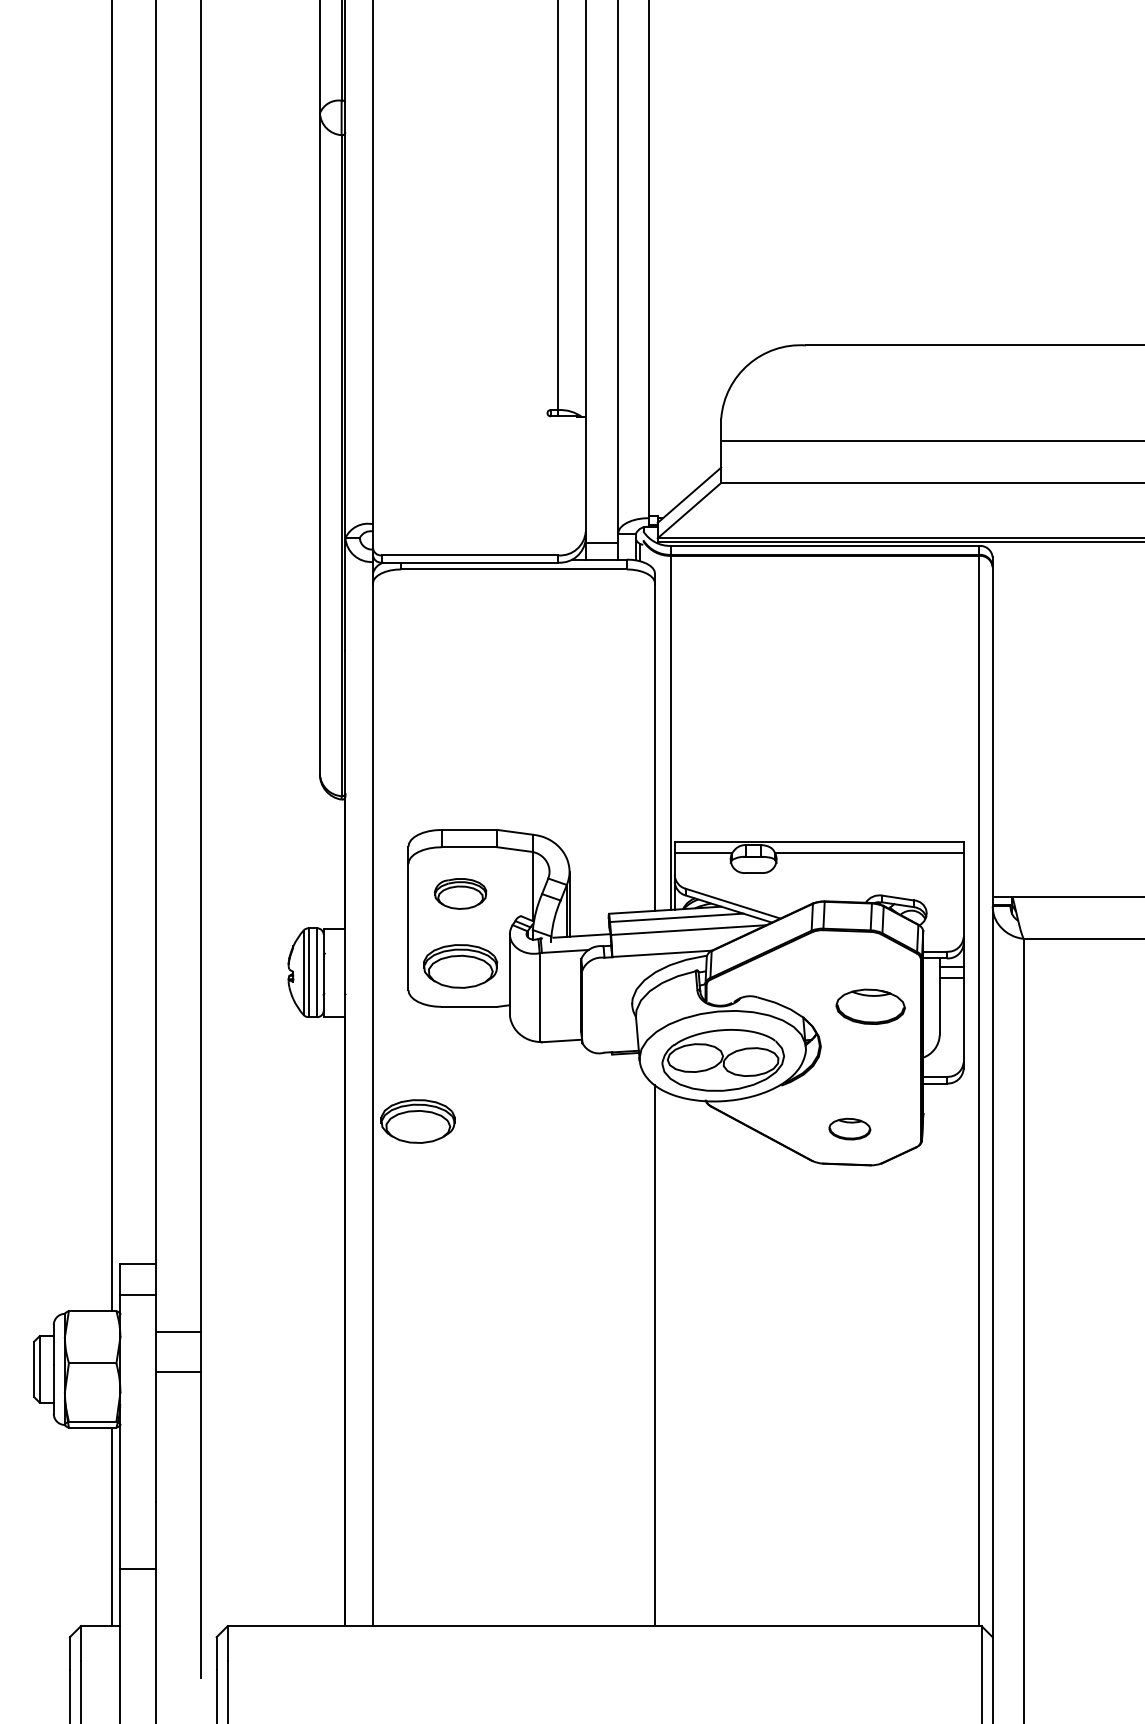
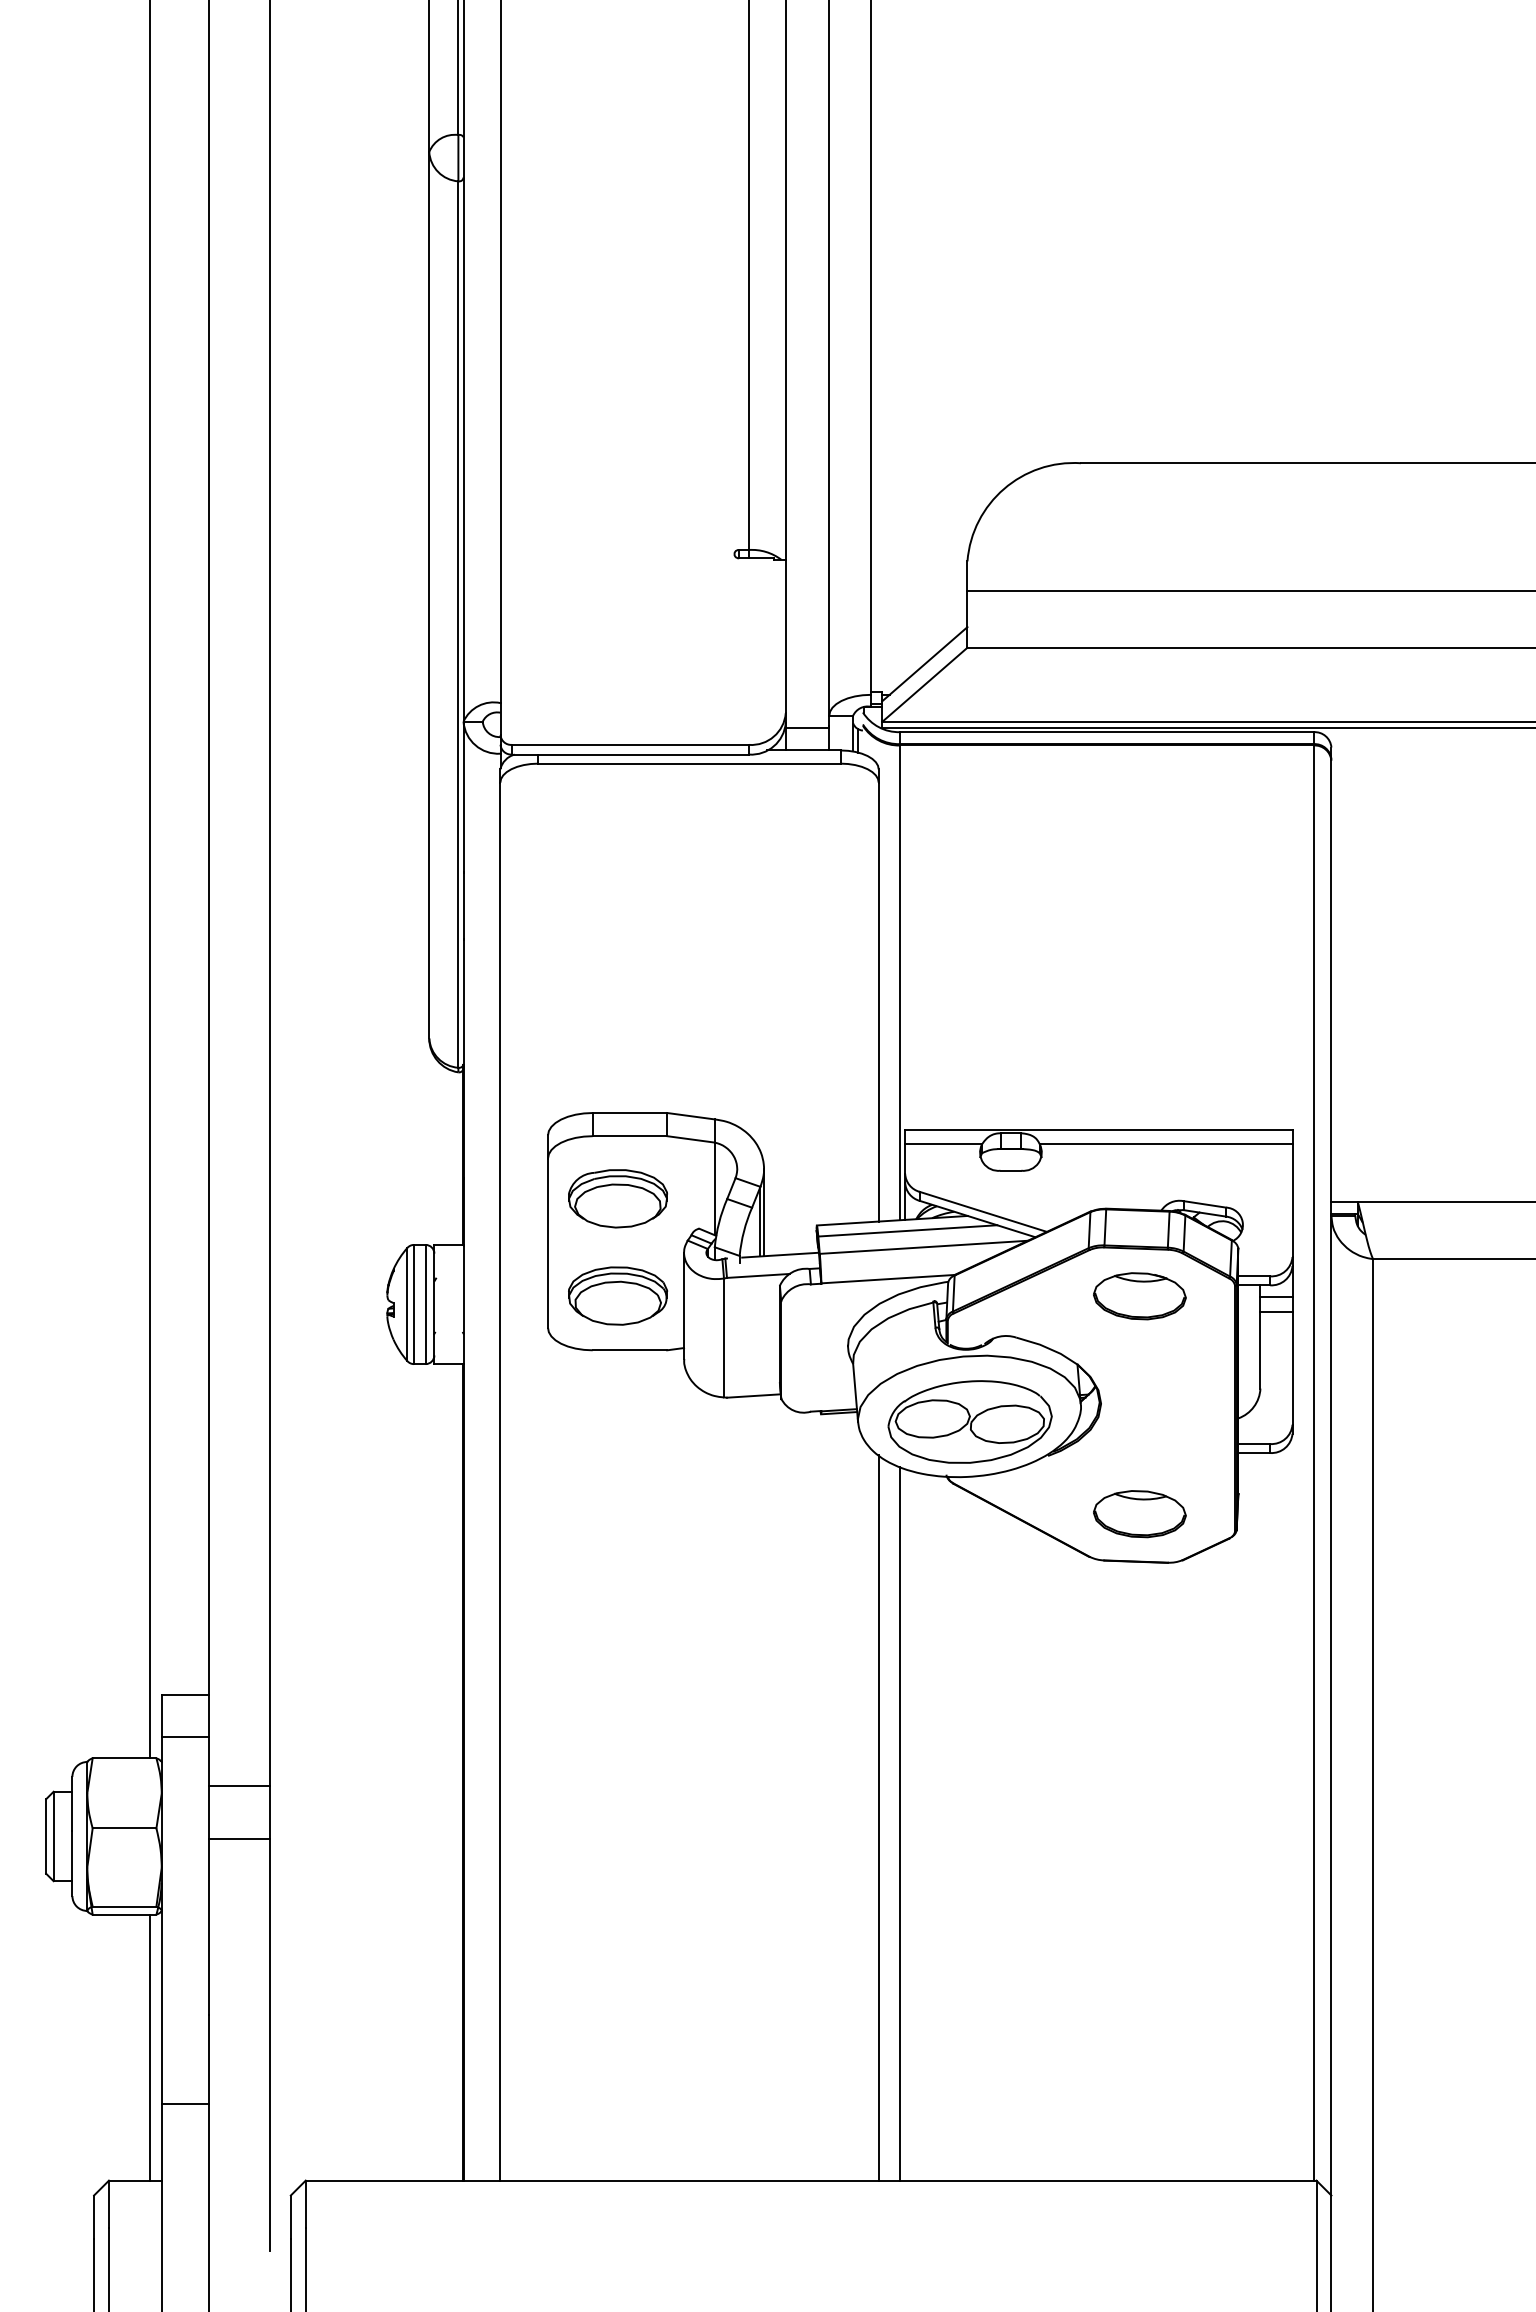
part: (460, 893) -> (617, 1198), size x1.43
part: (870, 1007) -> (1139, 1296), moved
part: (418, 1121) -> (561, 1503), removed
part: (849, 1129) -> (1139, 1514), size x1.67
line: (671, 1359) -> (900, 1823), added

